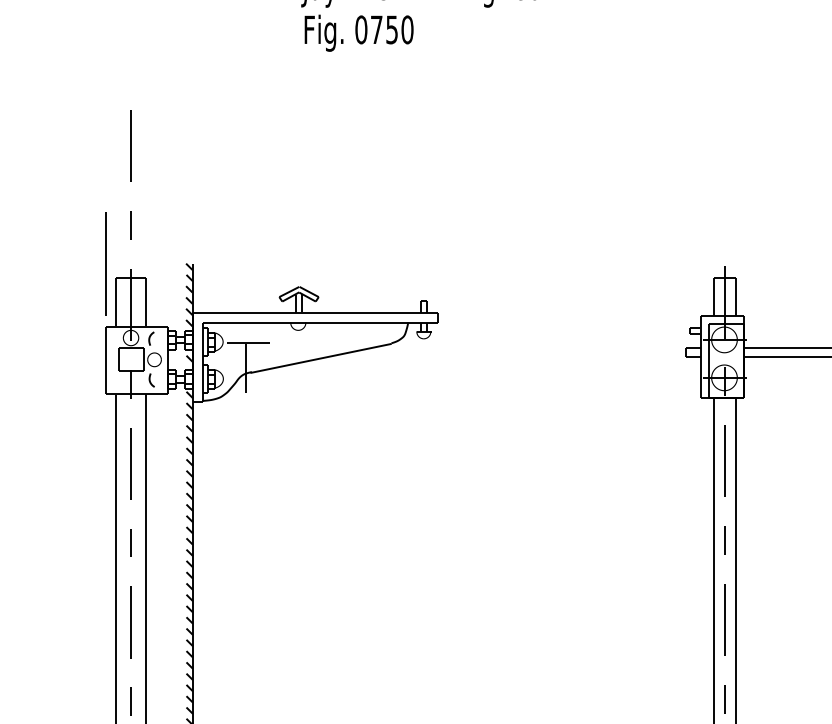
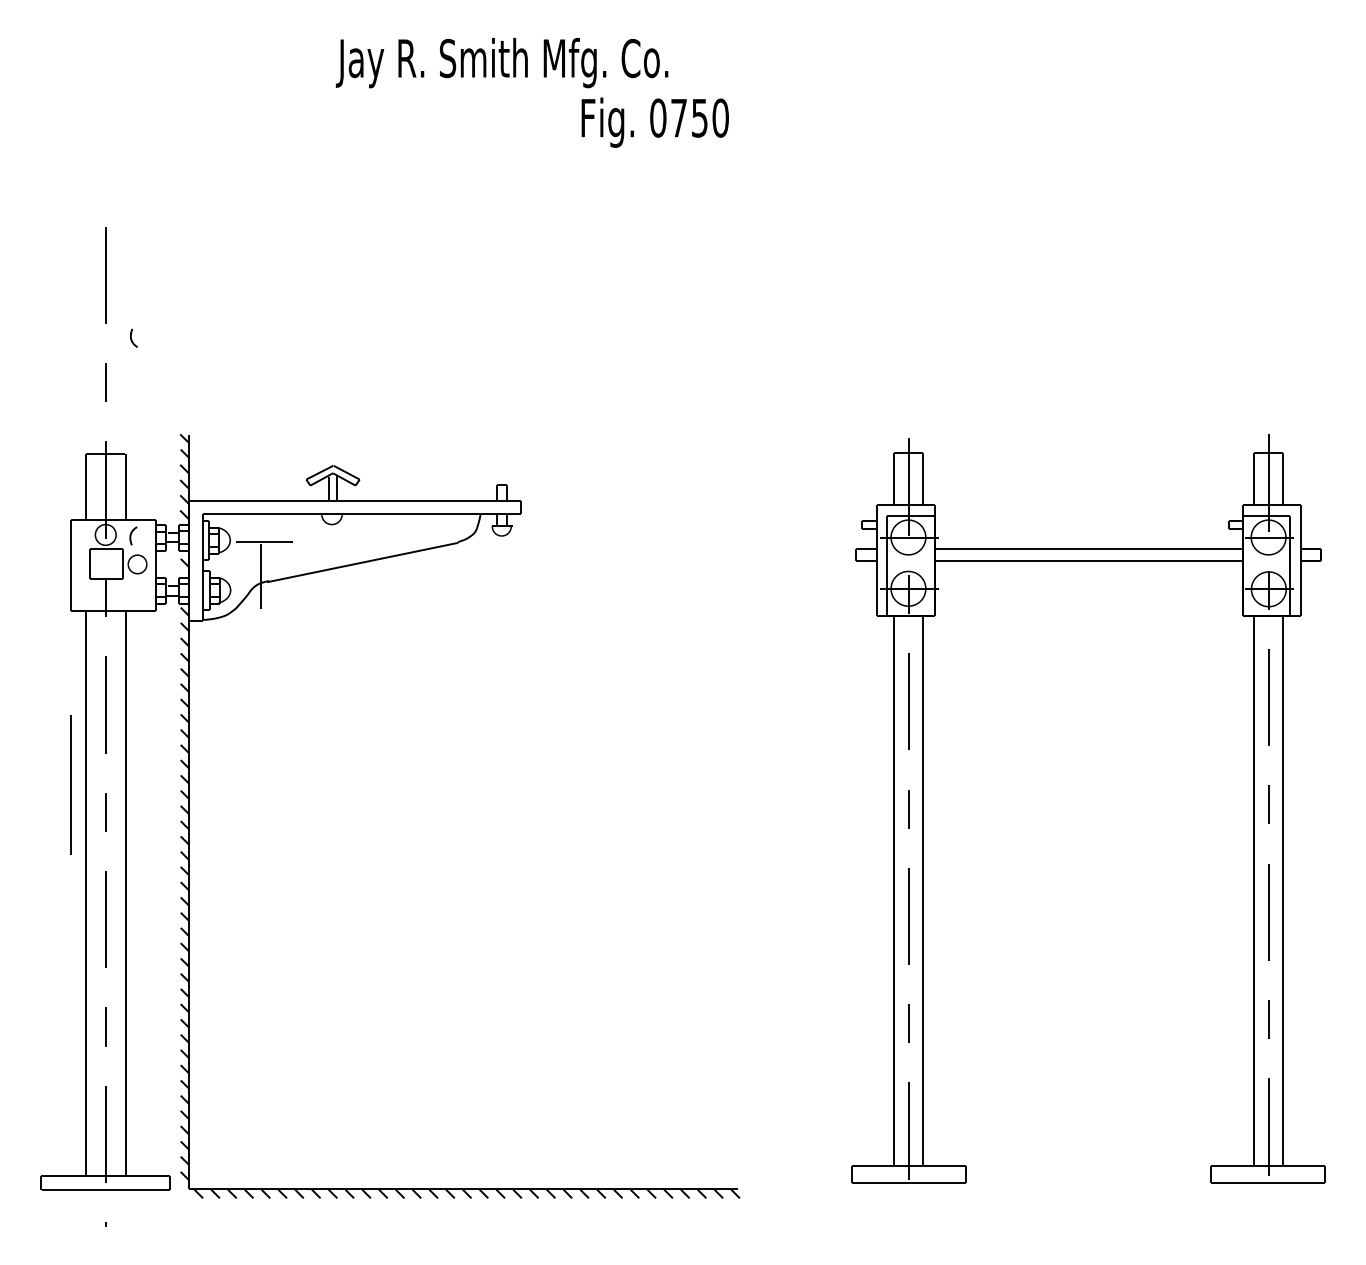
text: (358, 33) -> (654, 122), moved
line: (104, 263) -> (70, 784), moved
curve: (150, 379) -> (131, 337), moved

